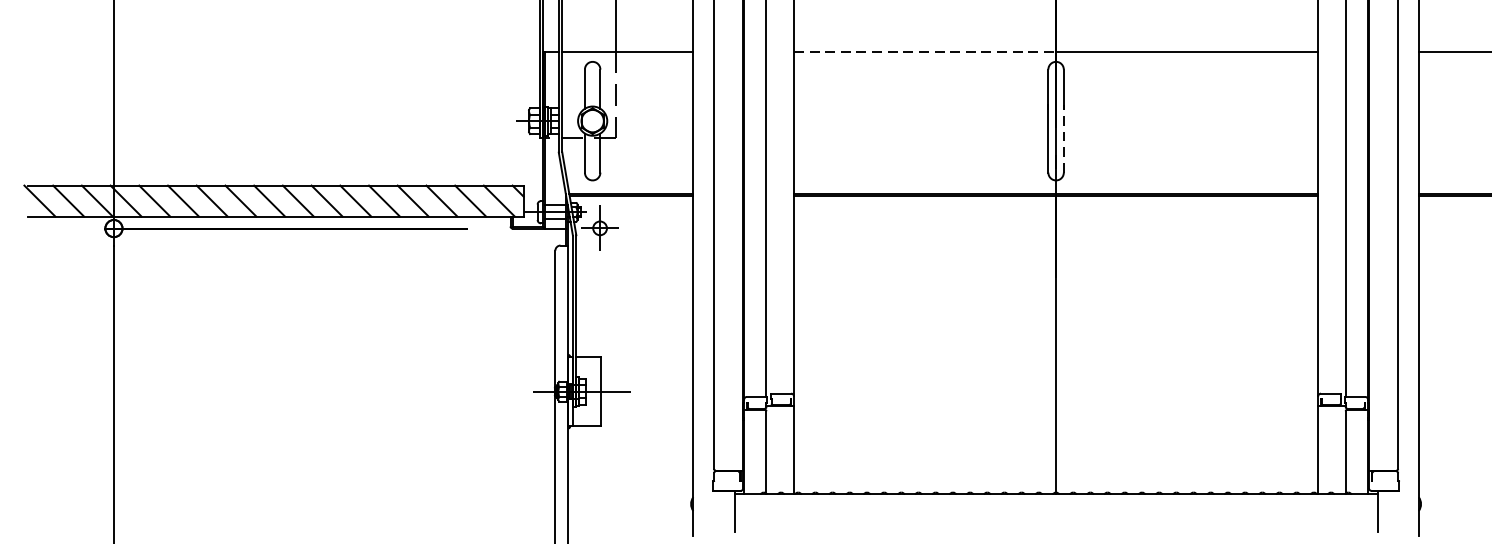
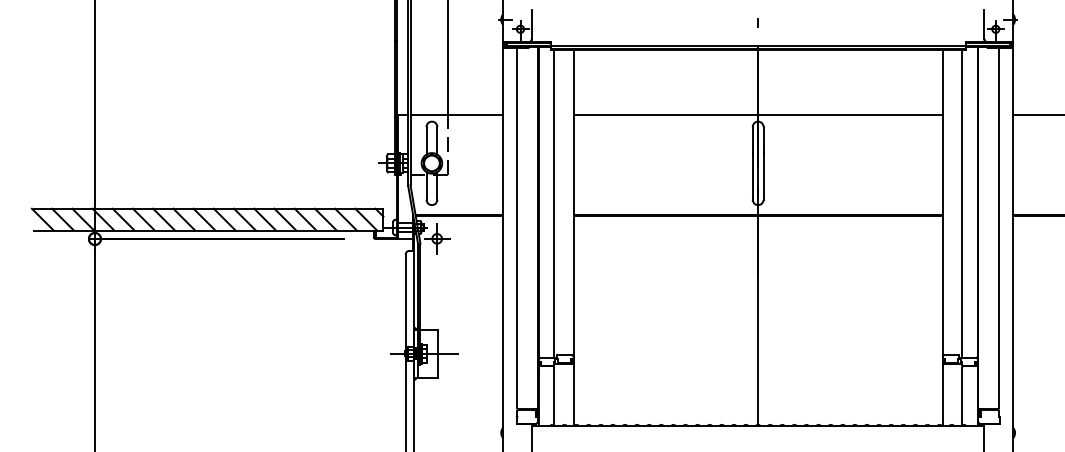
line: (925, 51) -> (666, 114), dashed -> solid
line: (1063, 138) -> (763, 175), dashed -> solid

